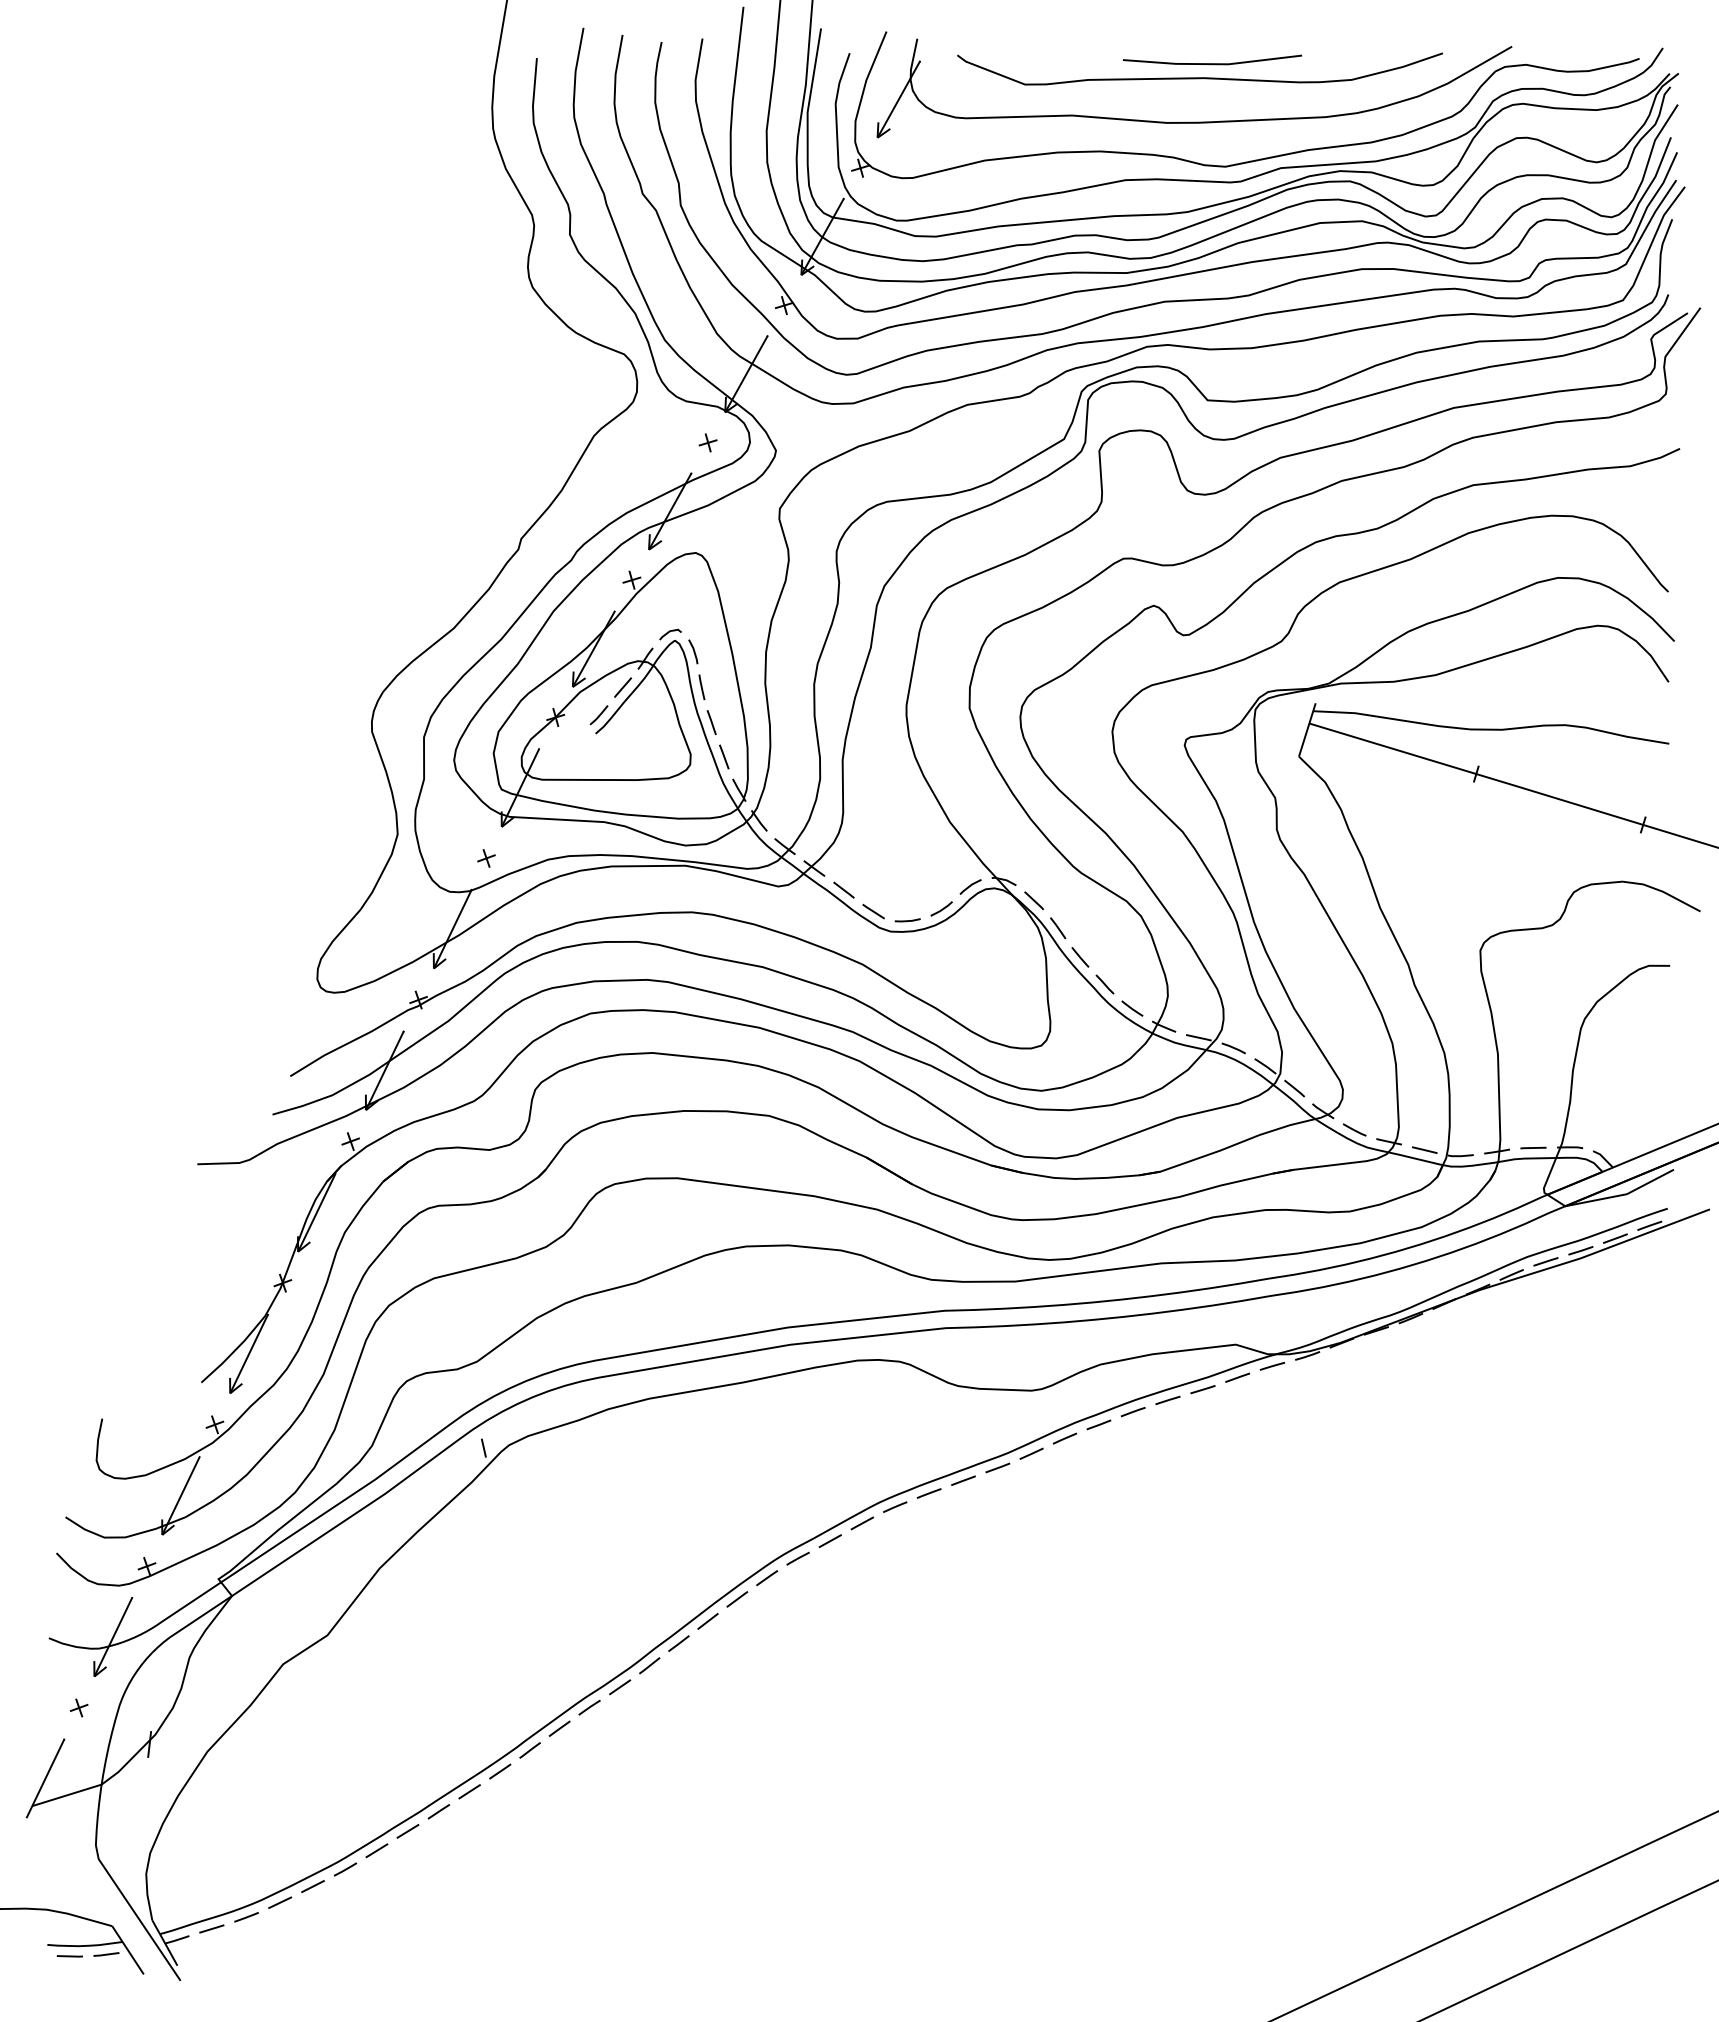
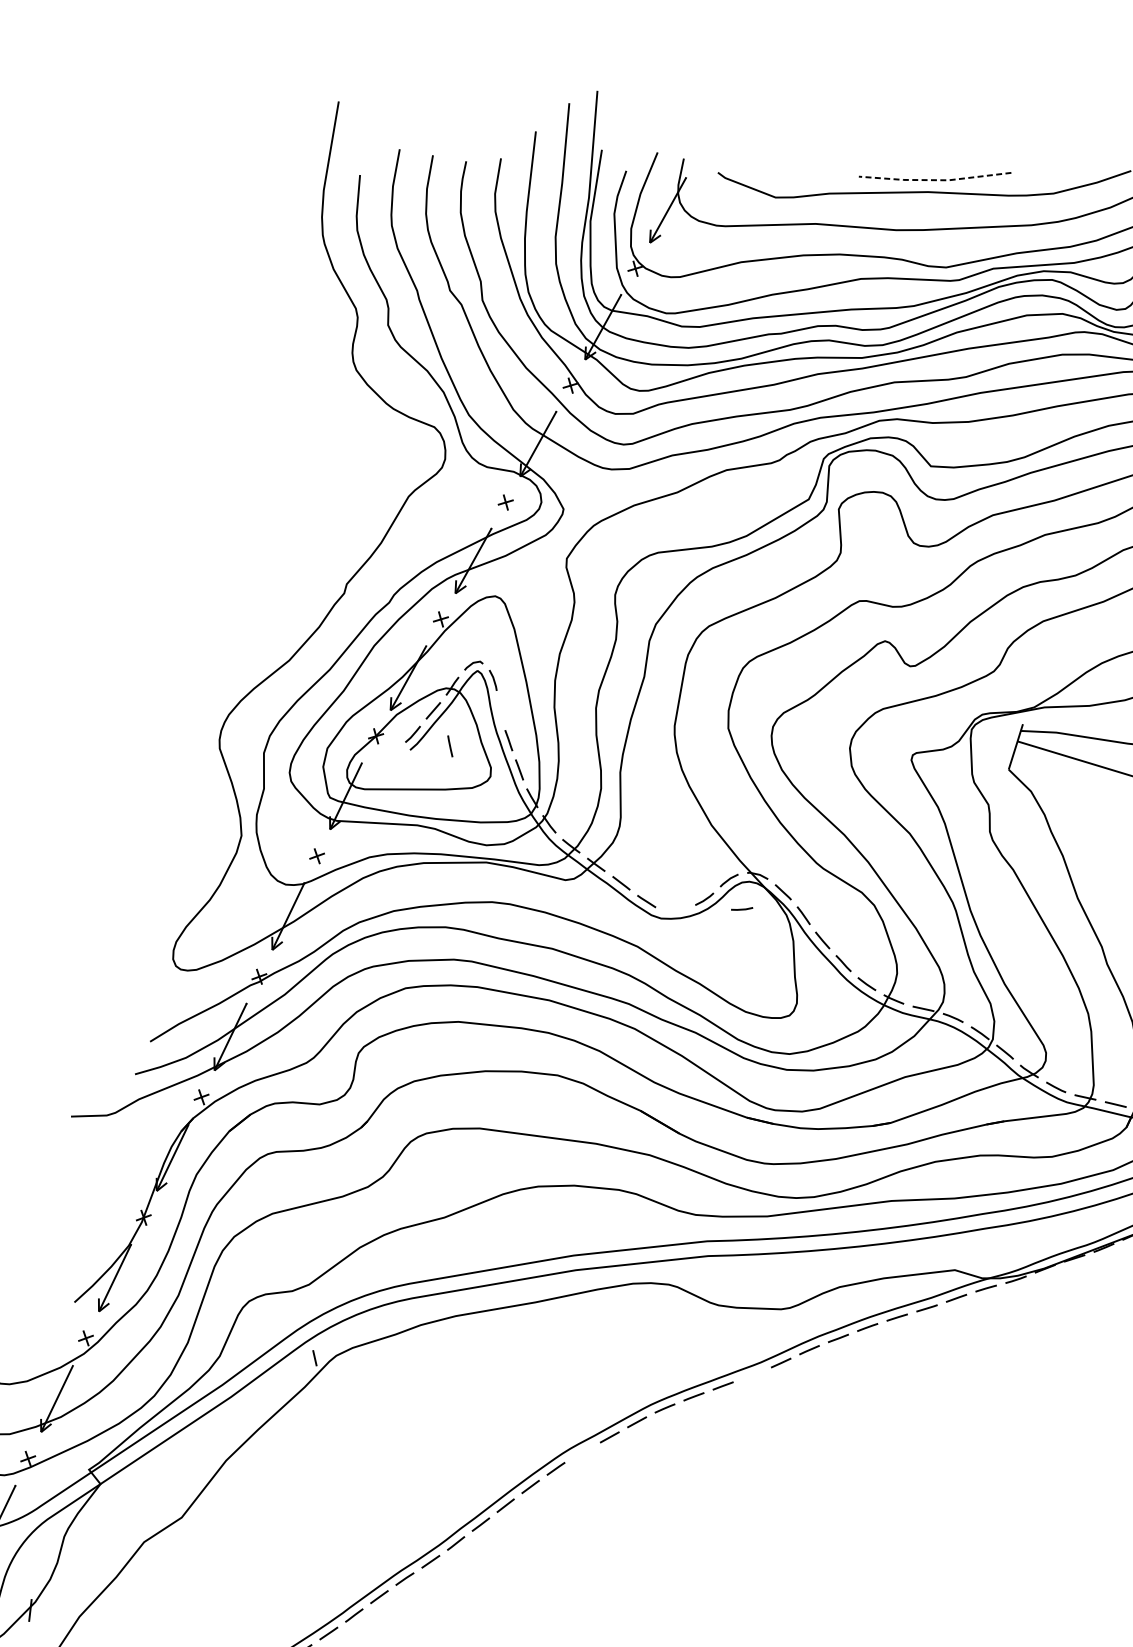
line: (1212, 64) -> (935, 180), solid -> dashed
line: (701, 687) -> (449, 746), moved
line: (907, 920) -> (741, 909), moved
line: (997, 1467) -> (752, 1374), removed
line: (797, 1558) -> (581, 1452), removed

